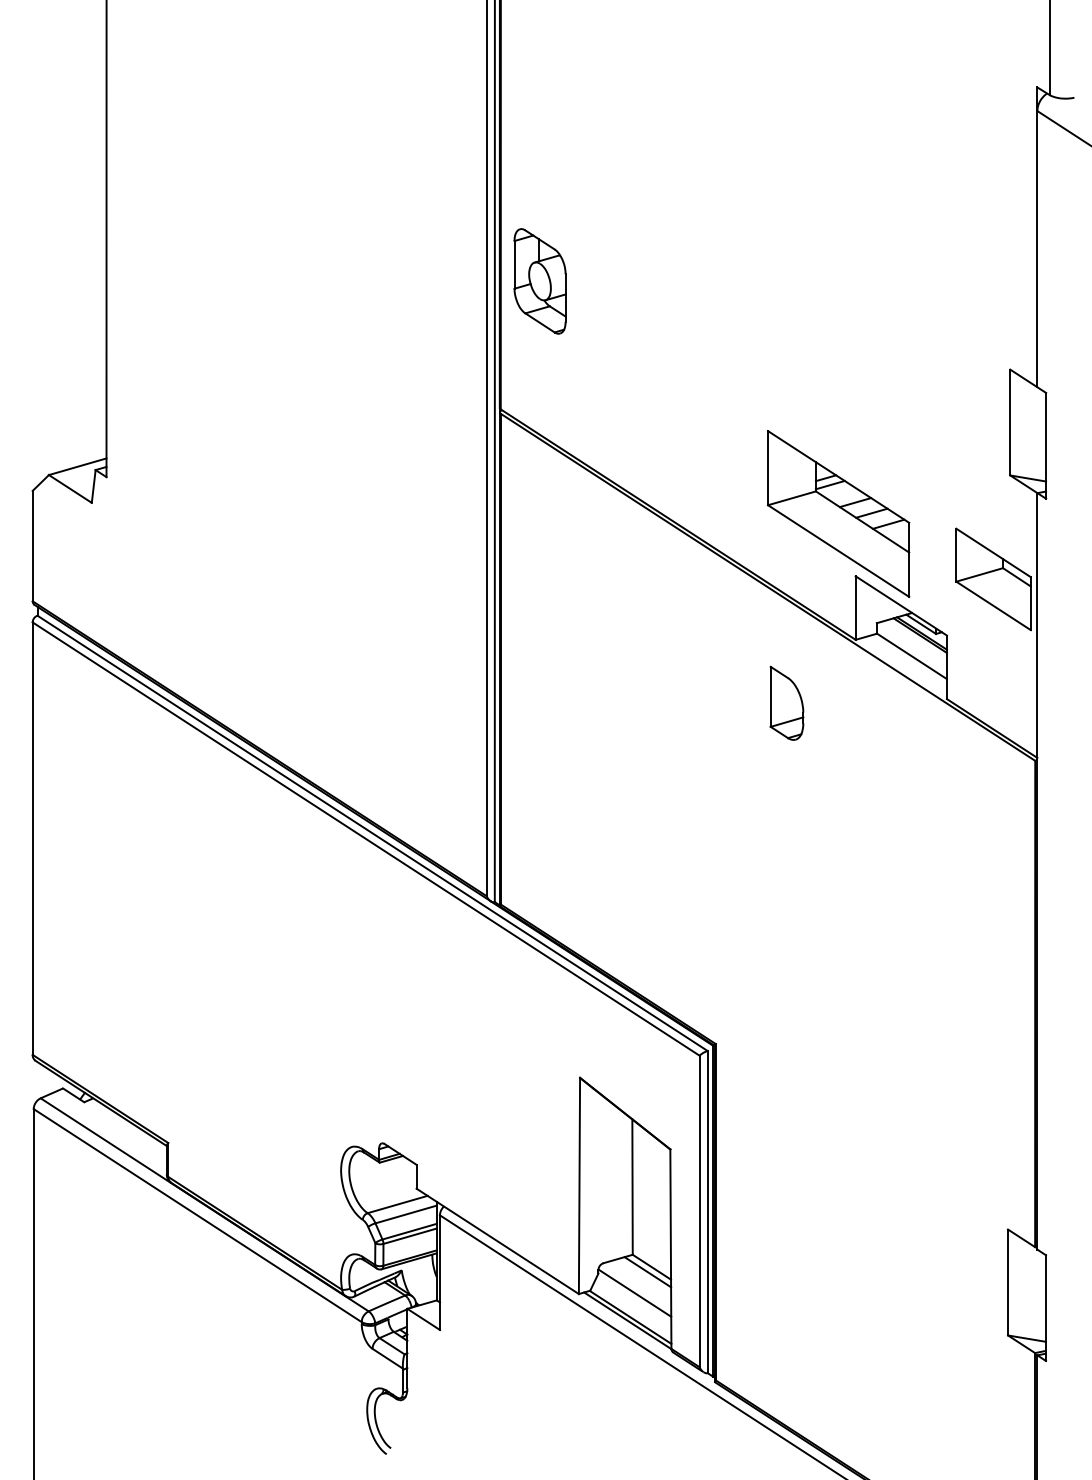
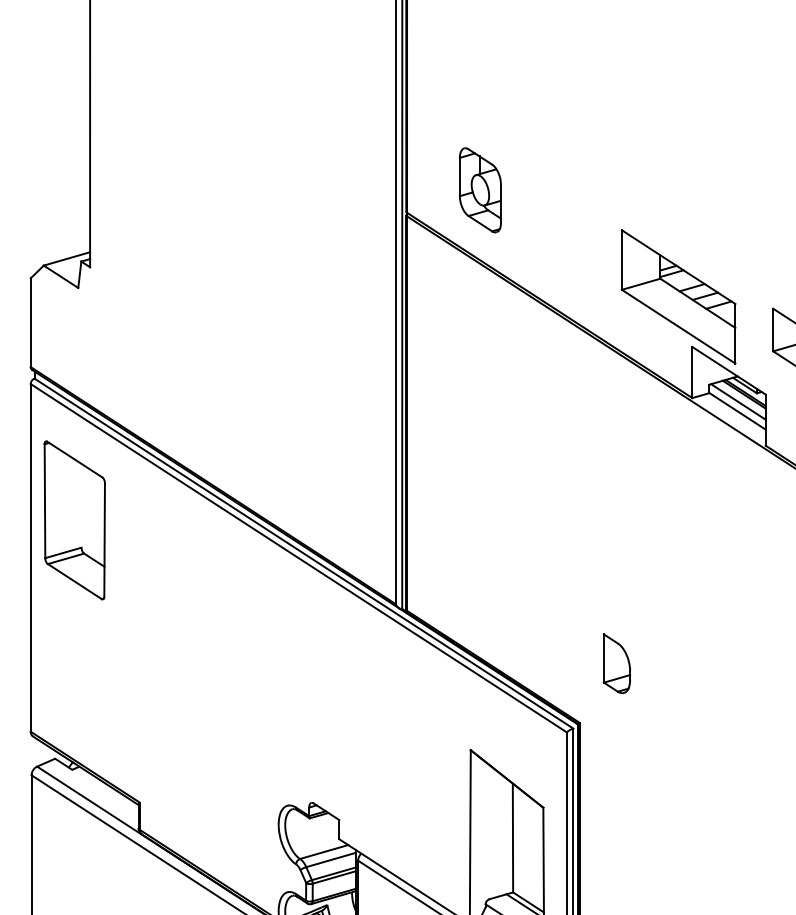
part: (539, 281) -> (479, 190), moved
line: (912, 644) -> (738, 401), added
part: (786, 702) -> (616, 663), moved
part: (87, 791) -> (74, 519), added

